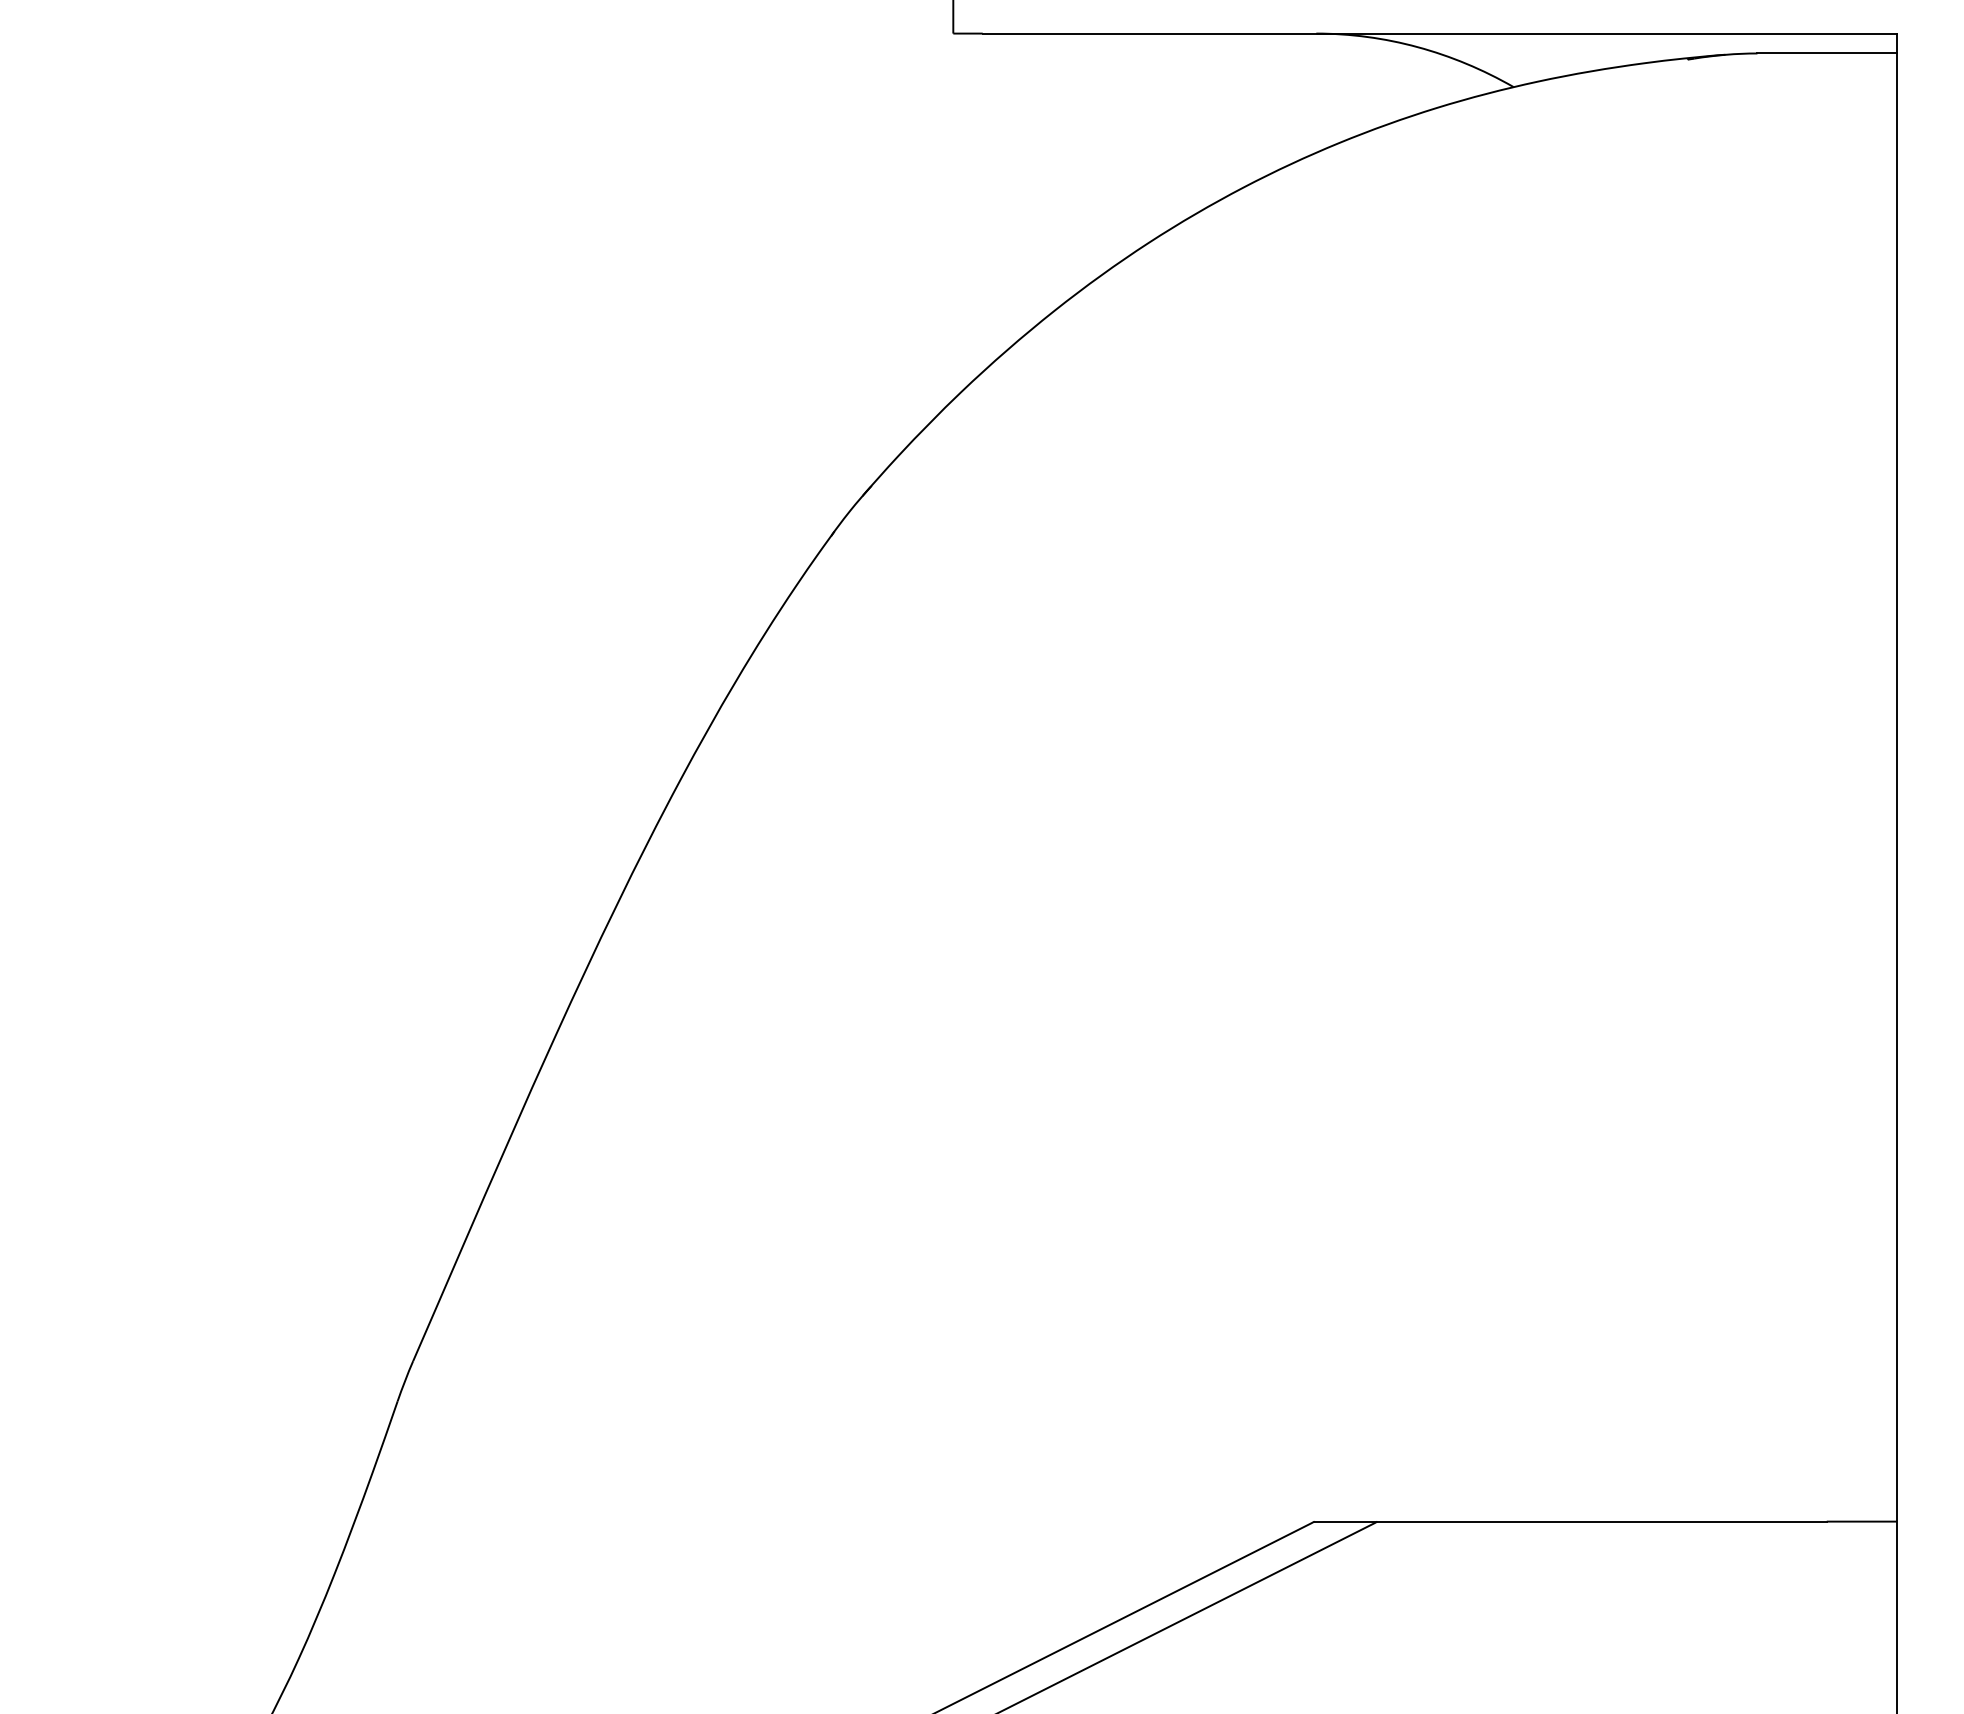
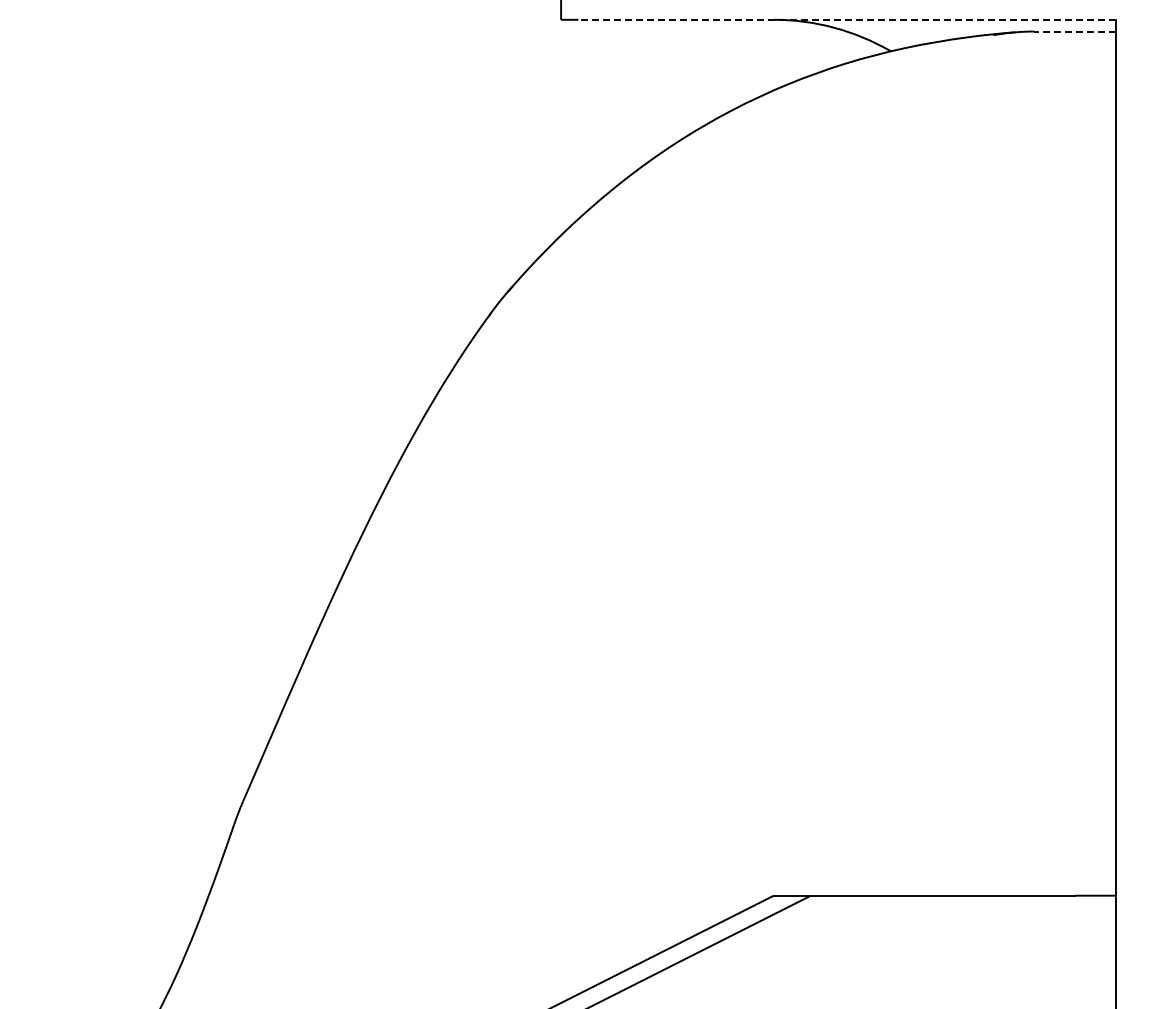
line: (1438, 33) -> (846, 19), solid -> dashed
line: (1825, 53) -> (1074, 31), solid -> dashed

